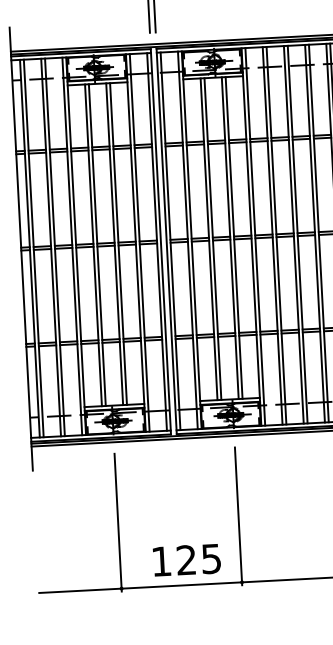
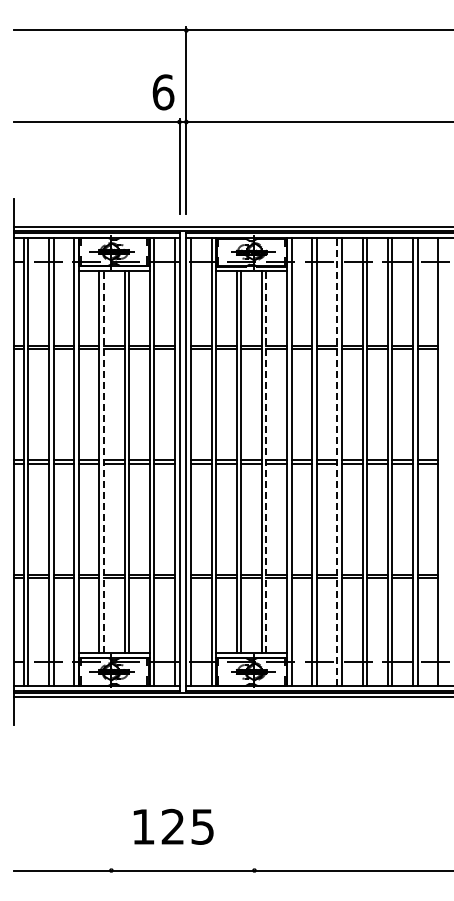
line: (293, 234) -> (337, 461), solid -> dashed
line: (234, 237) -> (266, 461), solid -> dashed
line: (96, 244) -> (103, 461), solid -> dashed
line: (238, 515) -> (254, 791), removed
line: (118, 522) -> (111, 791), removed
text: (186, 559) -> (173, 826), moved

